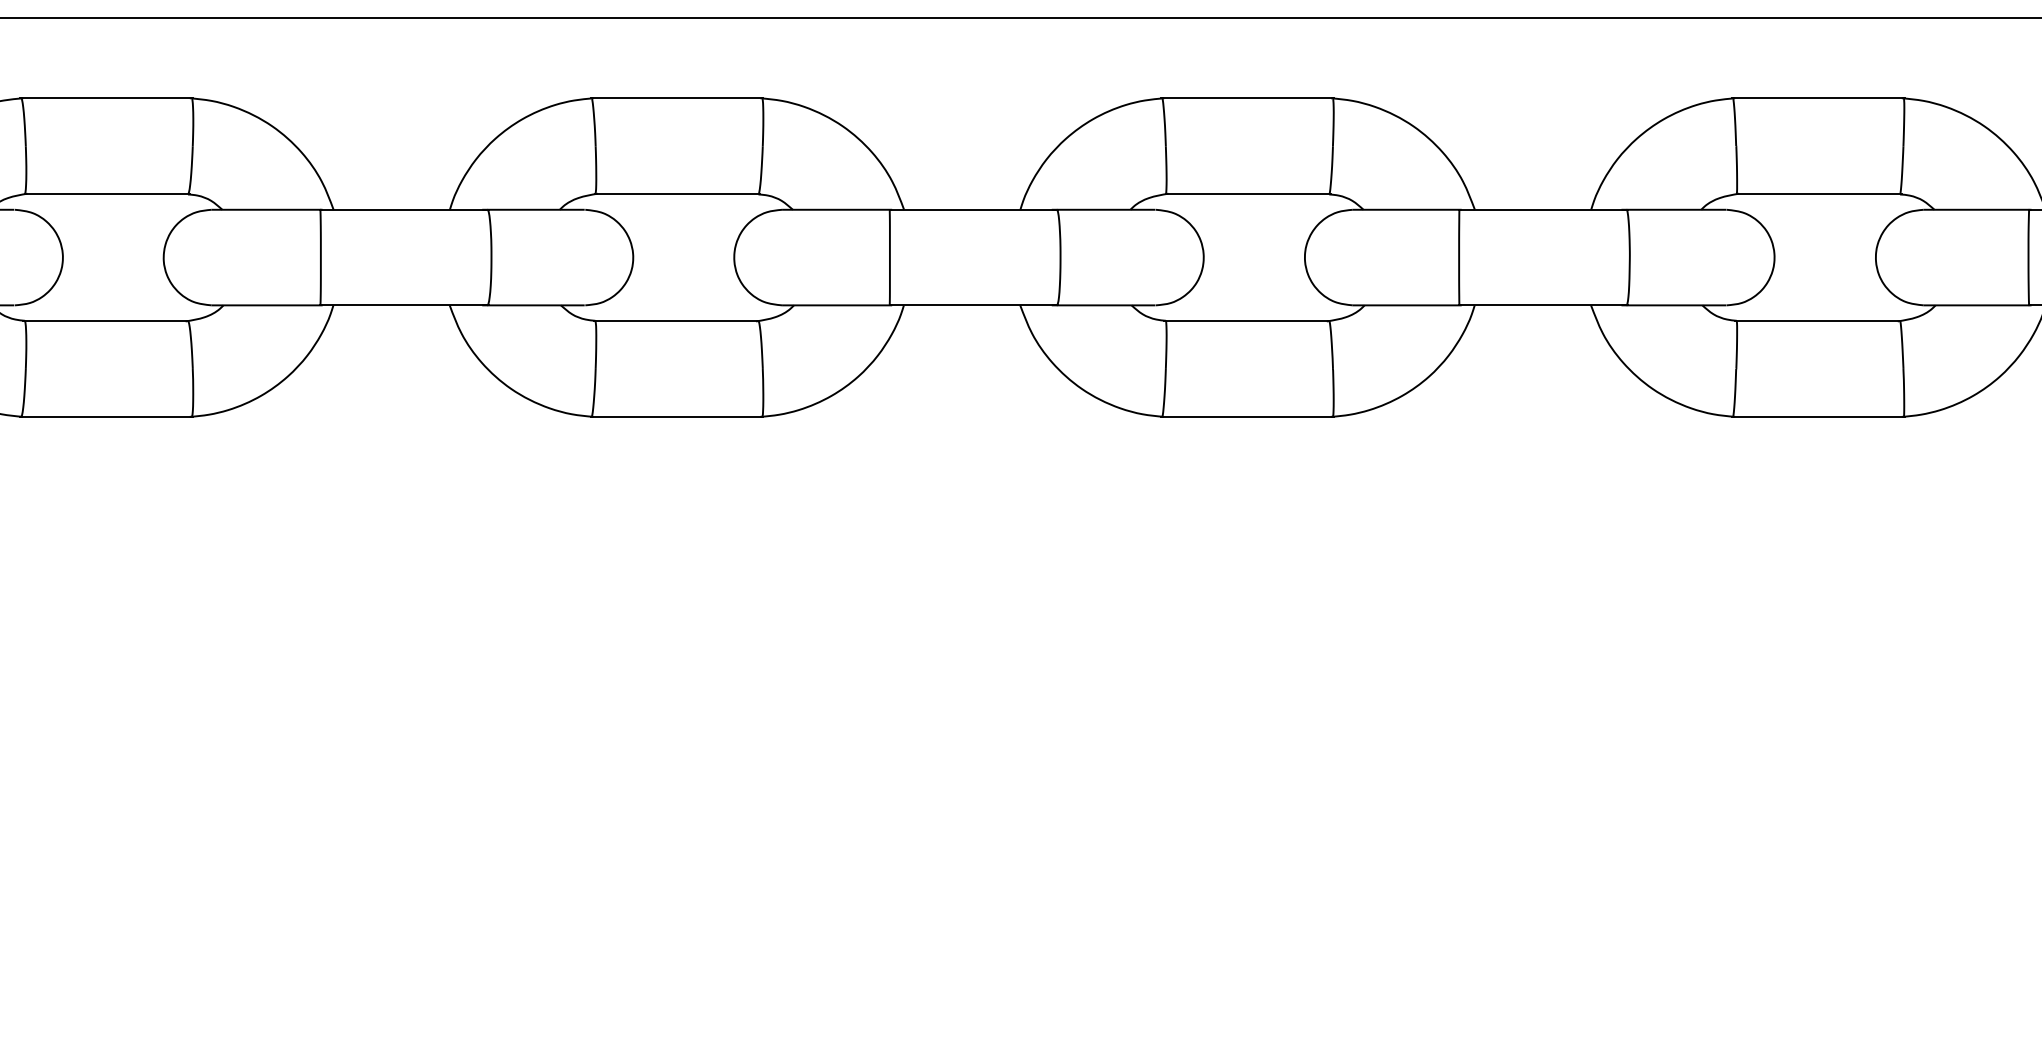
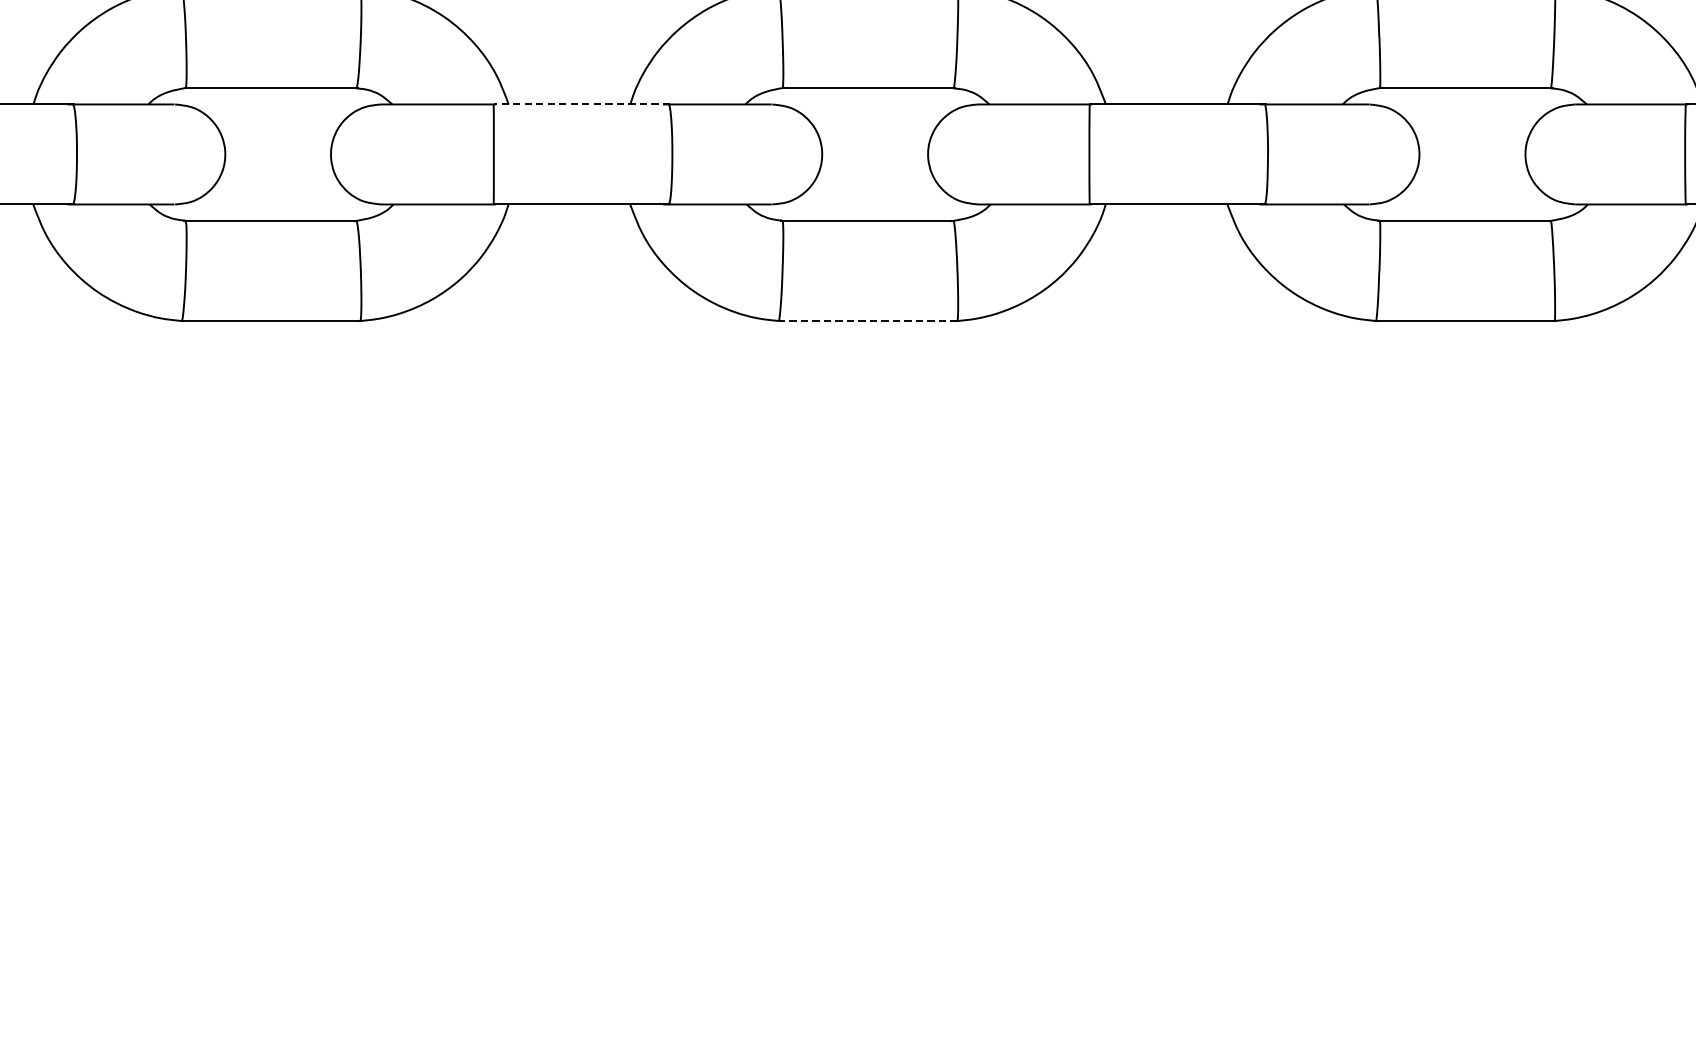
line: (973, 209) -> (581, 104), solid -> dashed
line: (1248, 416) -> (869, 320), solid -> dashed

